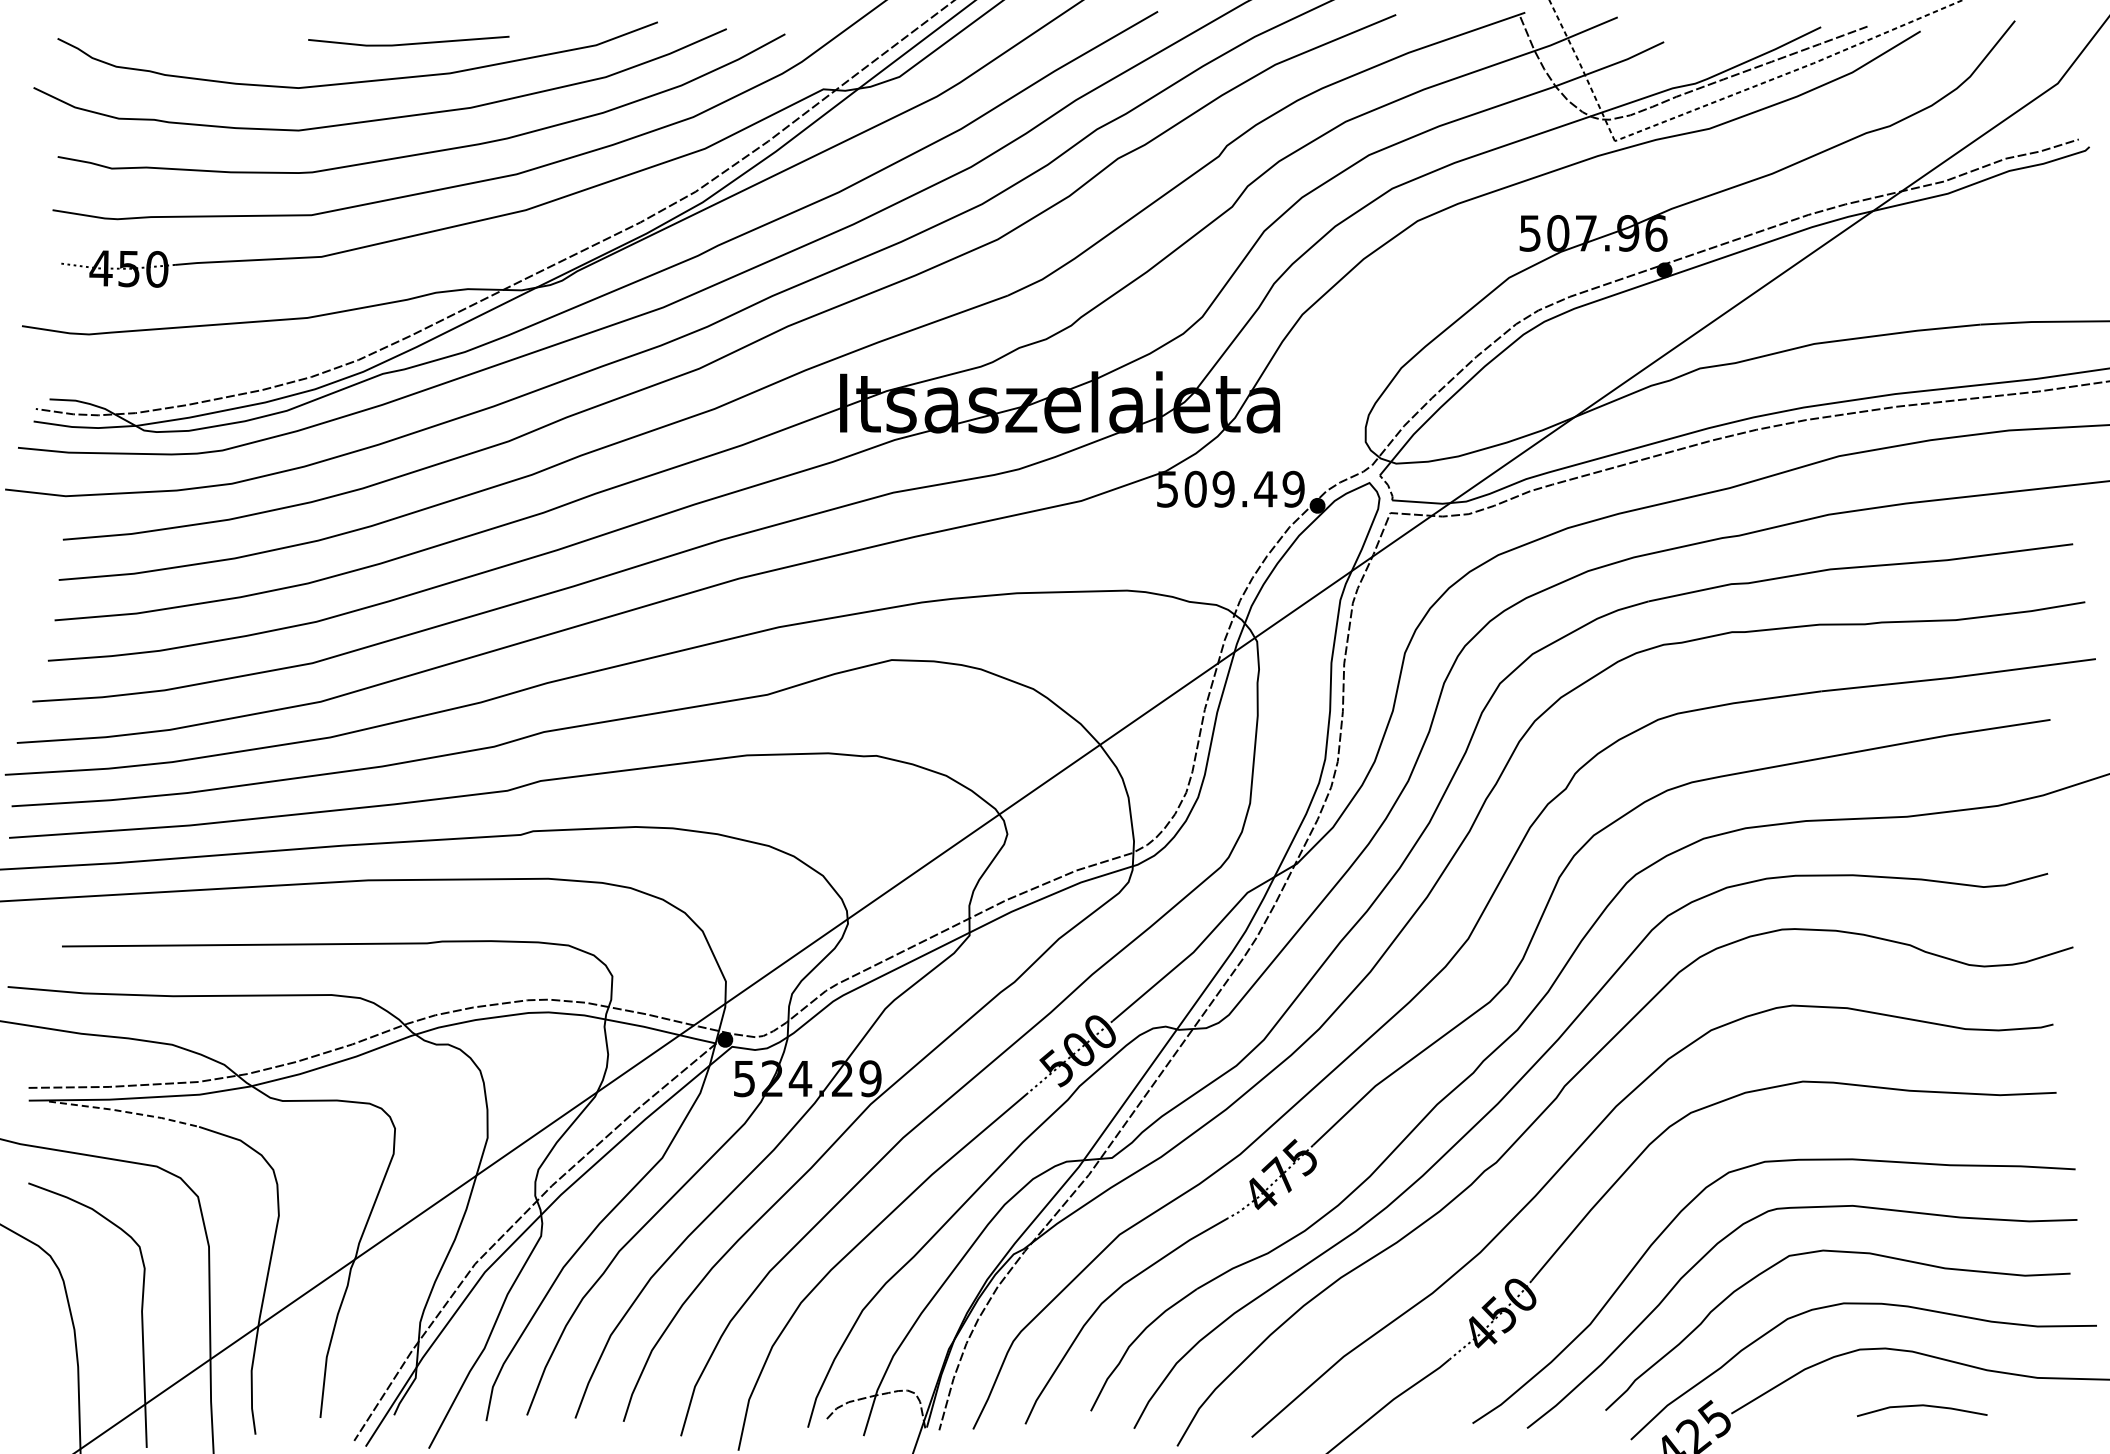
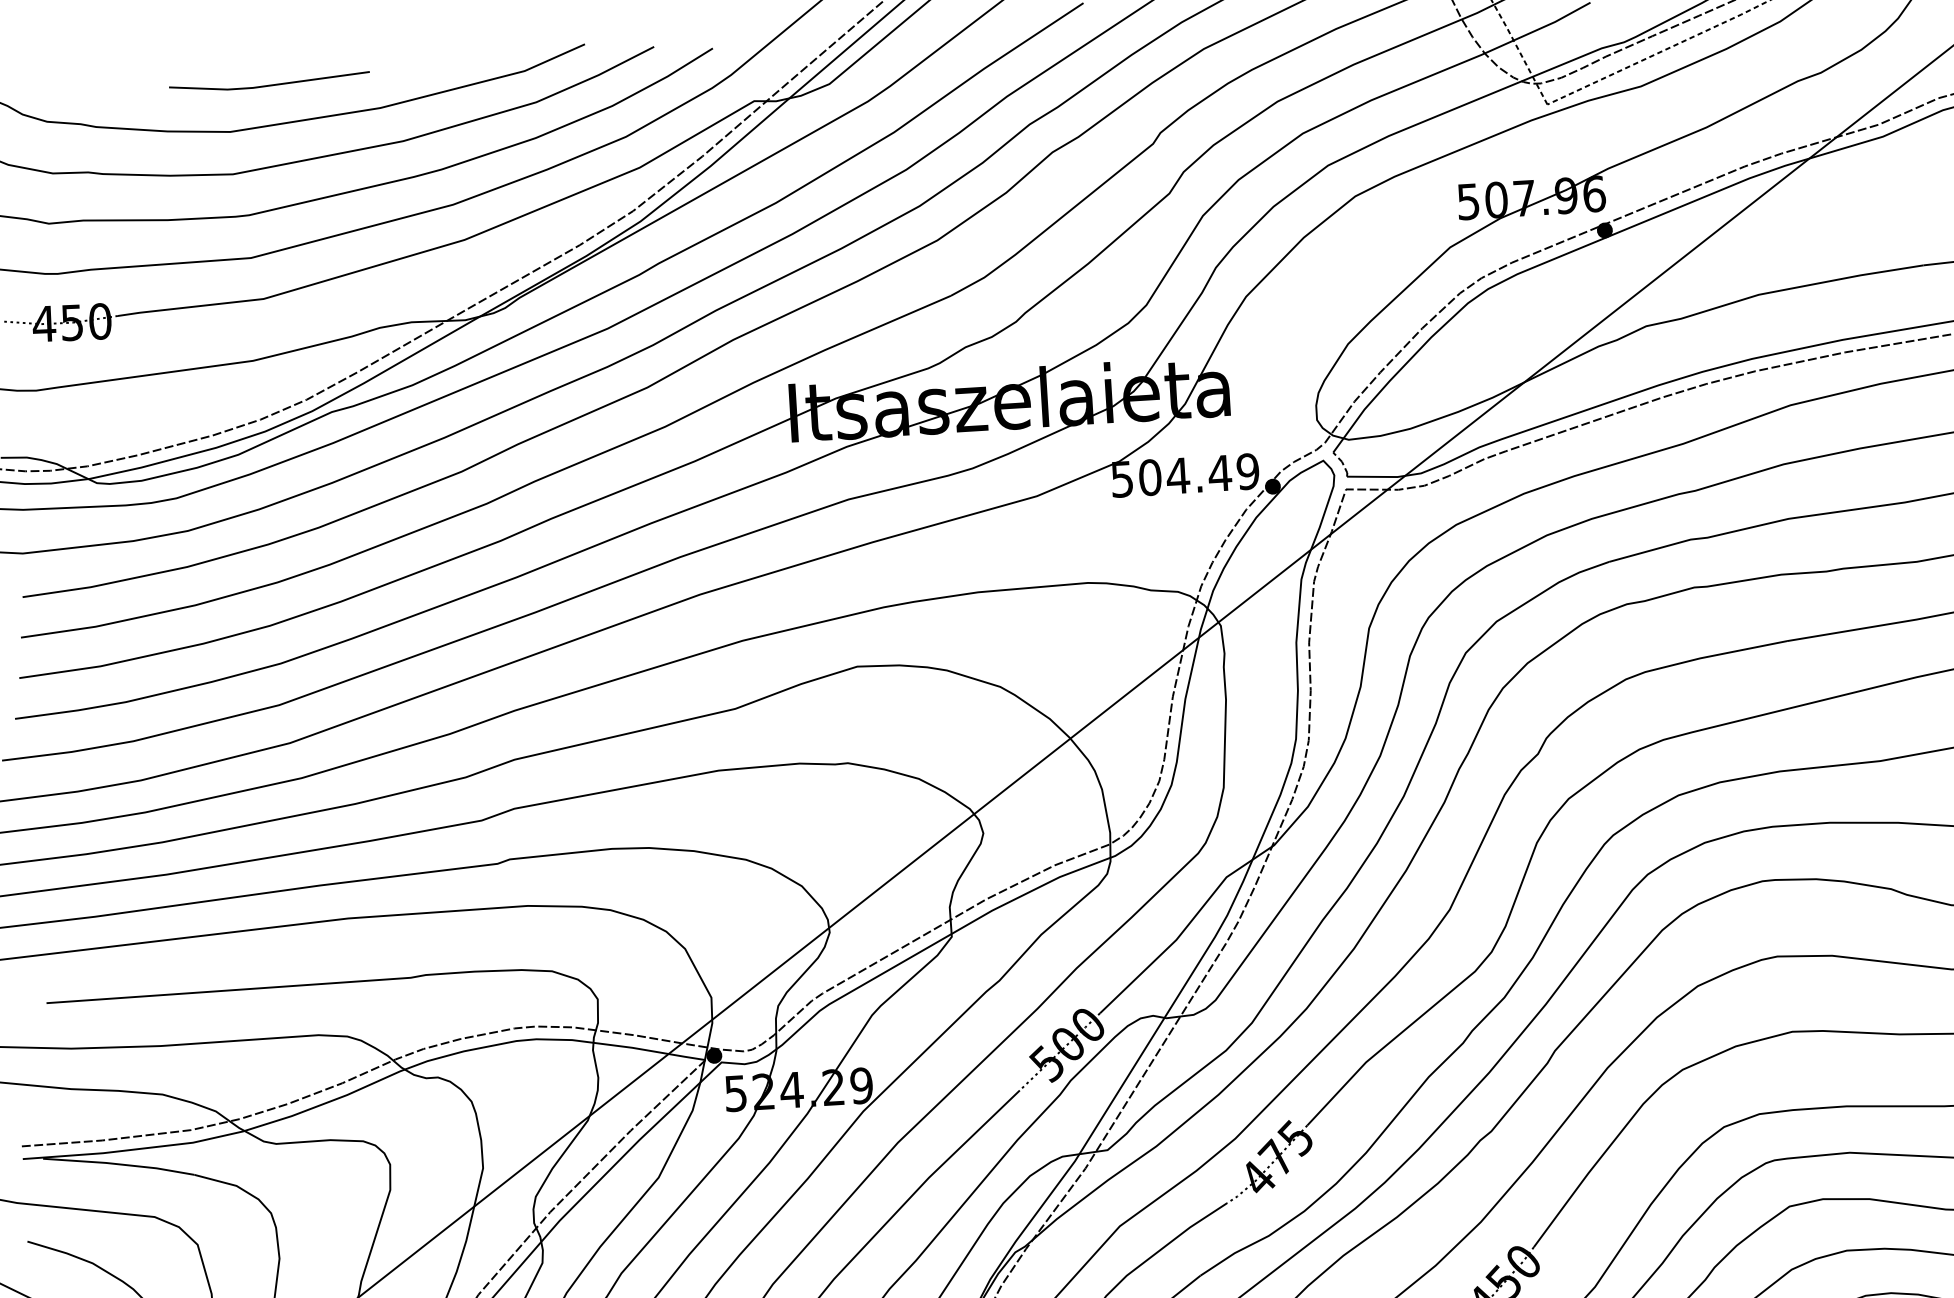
line: (408, 43) -> (269, 84), moved
text: (1223, 488) -> (1177, 475), 509.49 -> 504.49
line: (124, 1111) -> (119, 1164), dashed -> solid

